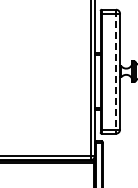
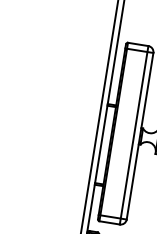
line: (115, 71) -> (133, 134), dashed -> solid

